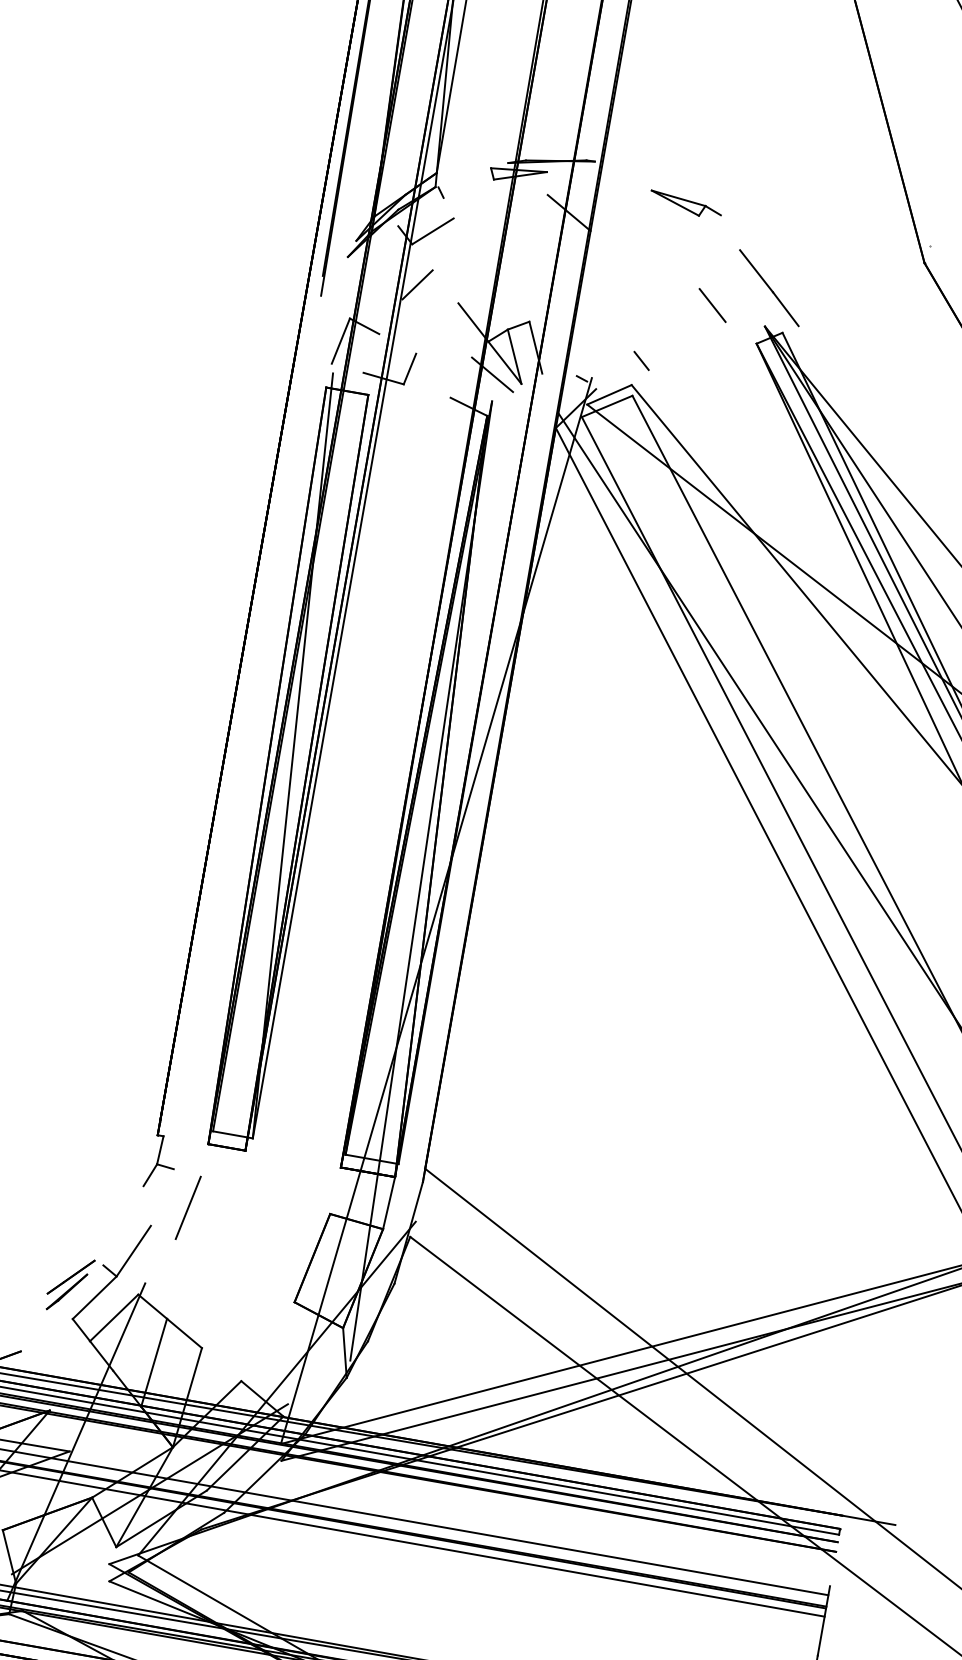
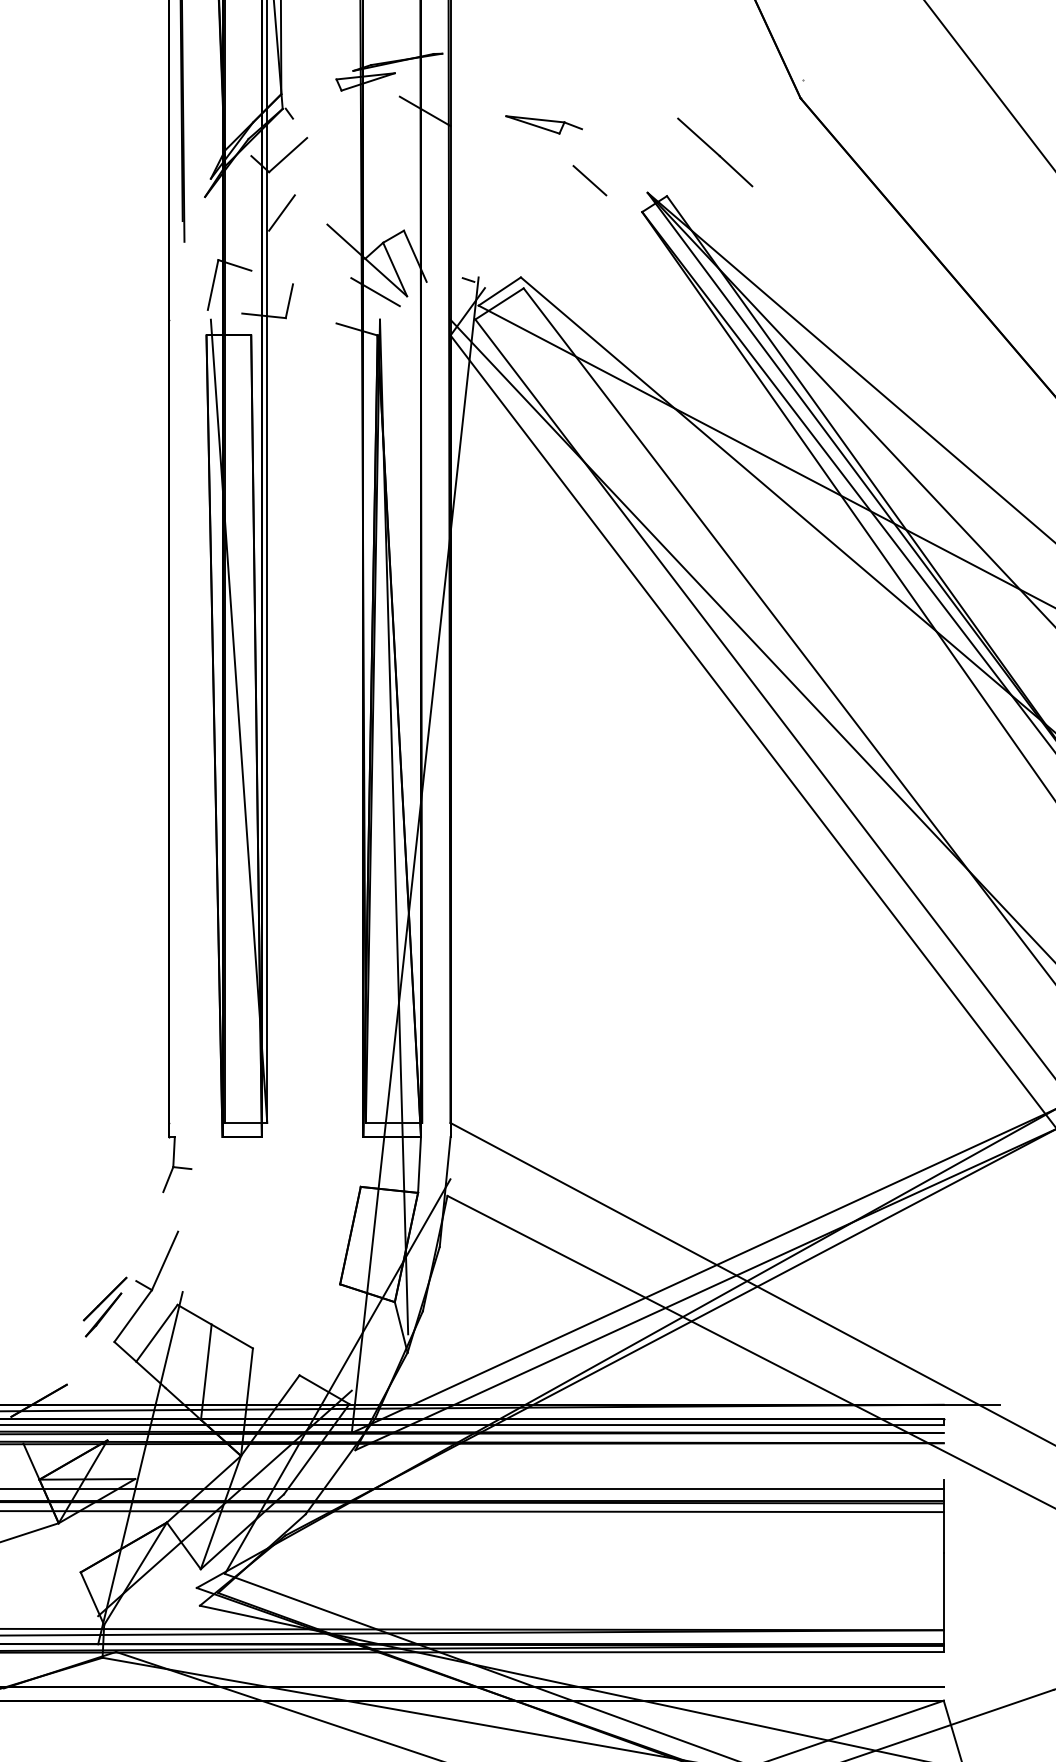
part: (685, 204) -> (543, 124), moved
line: (769, 288) -> (715, 152), moved
line: (641, 360) -> (526, 250), removed
line: (188, 1208) -> (213, 1206), removed

